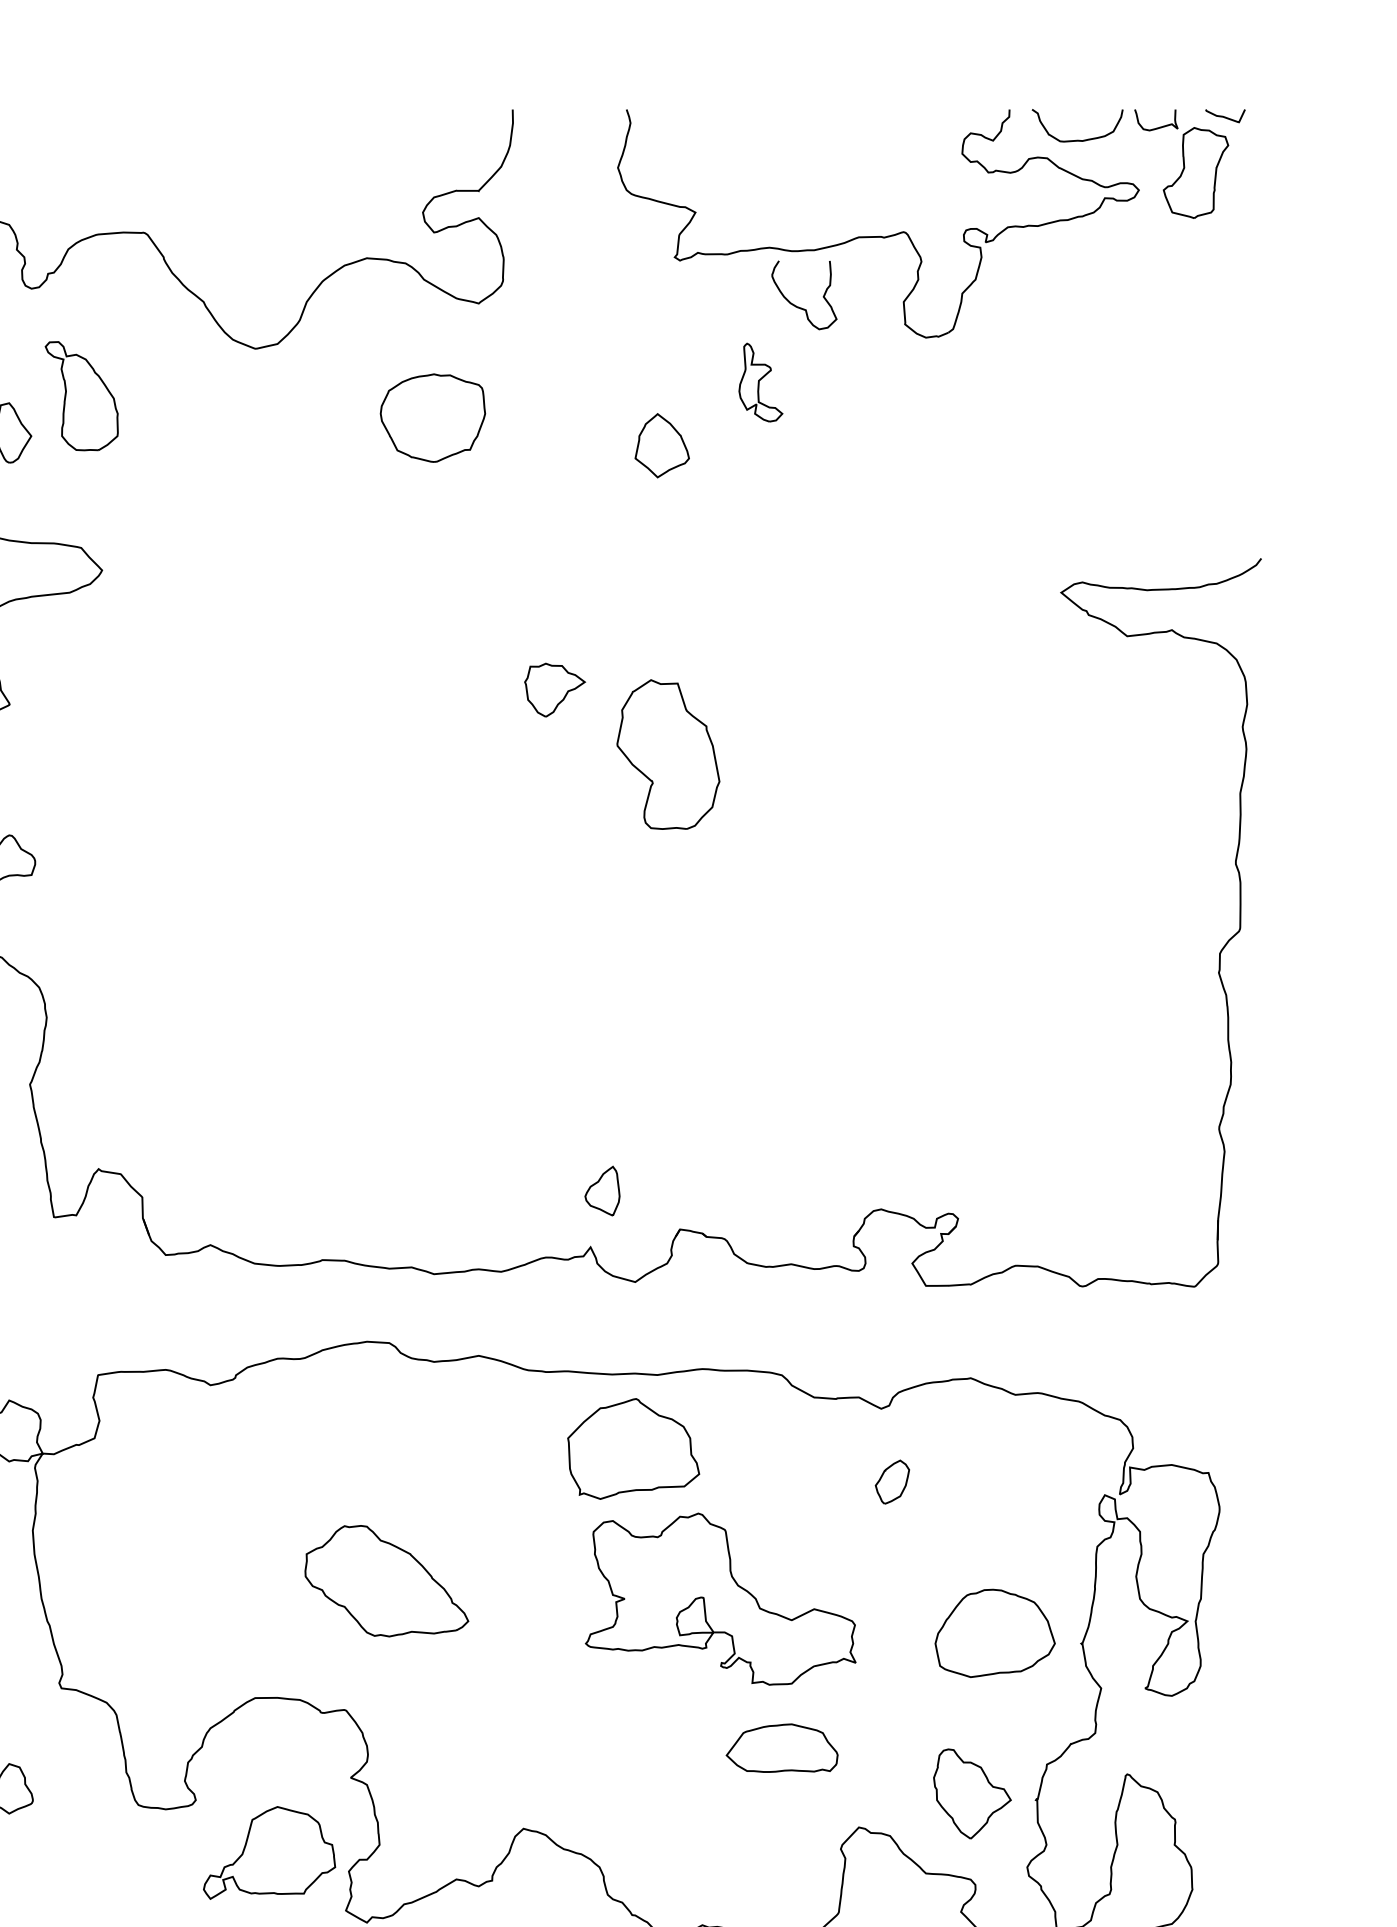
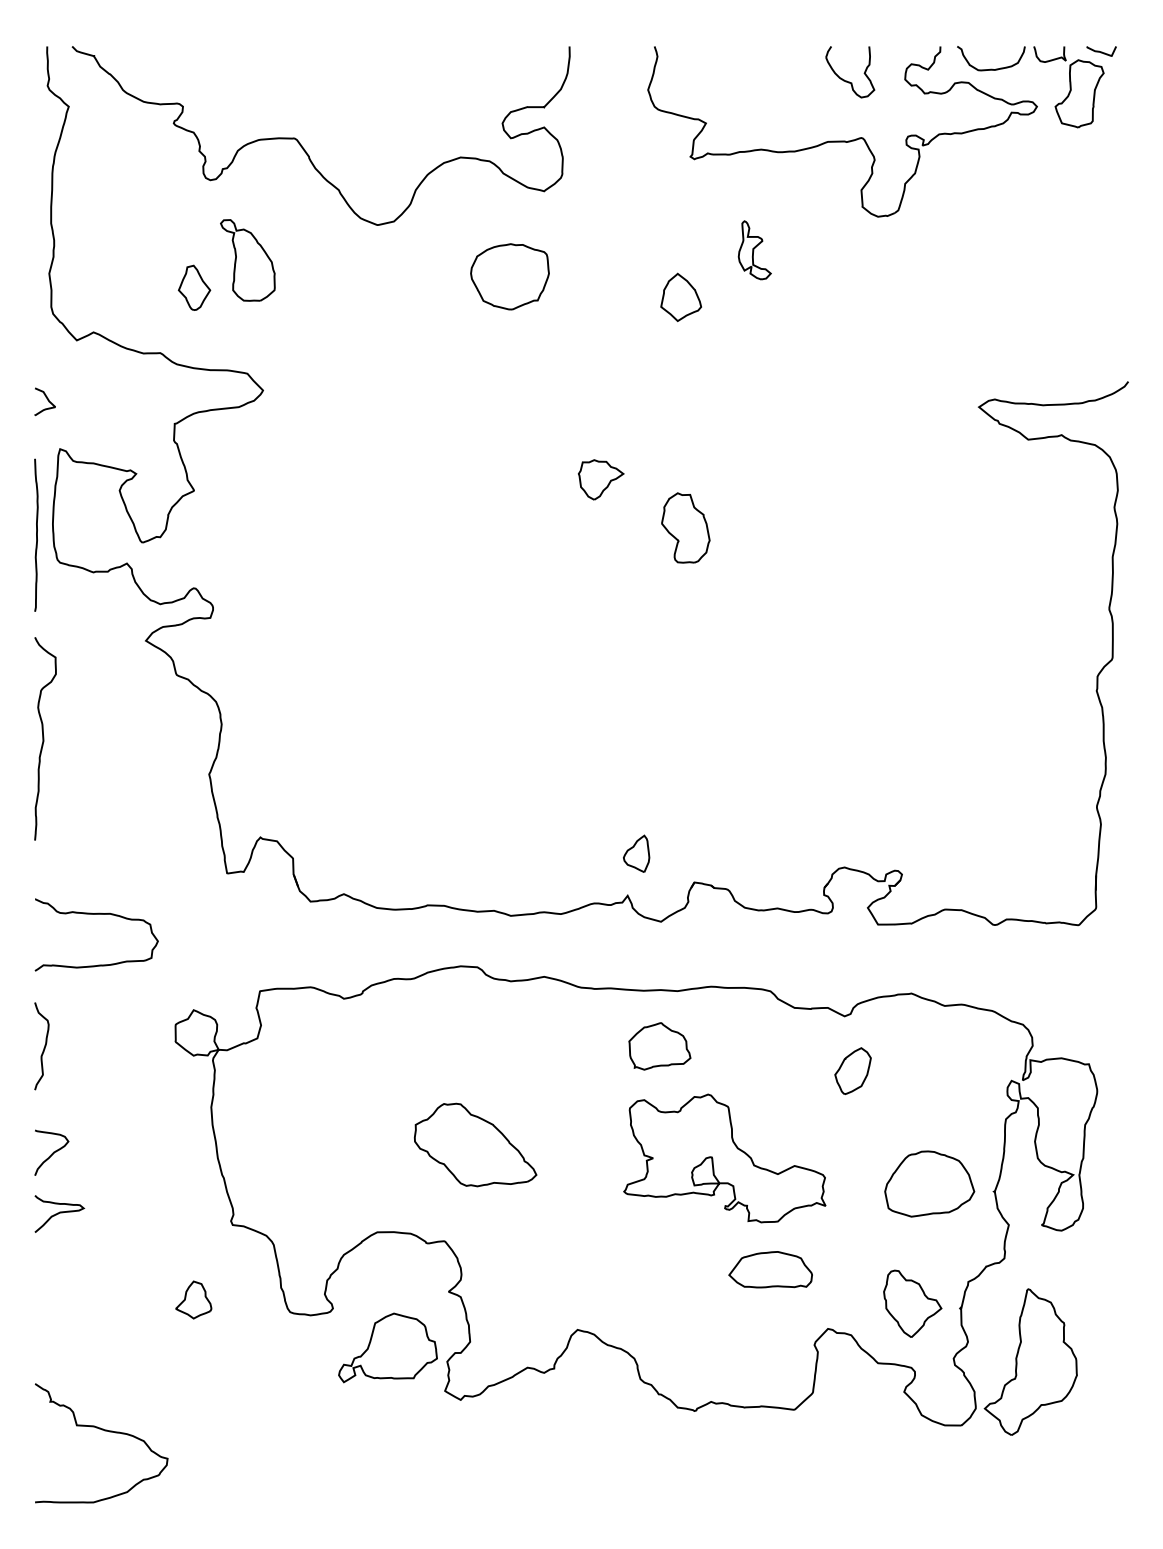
curve: (800, 306) -> (847, 80), moved
part: (668, 753) -> (685, 527), size x0.62
part: (633, 1449) -> (659, 1046), size x0.62
part: (891, 1481) -> (852, 1070), size x1.43

